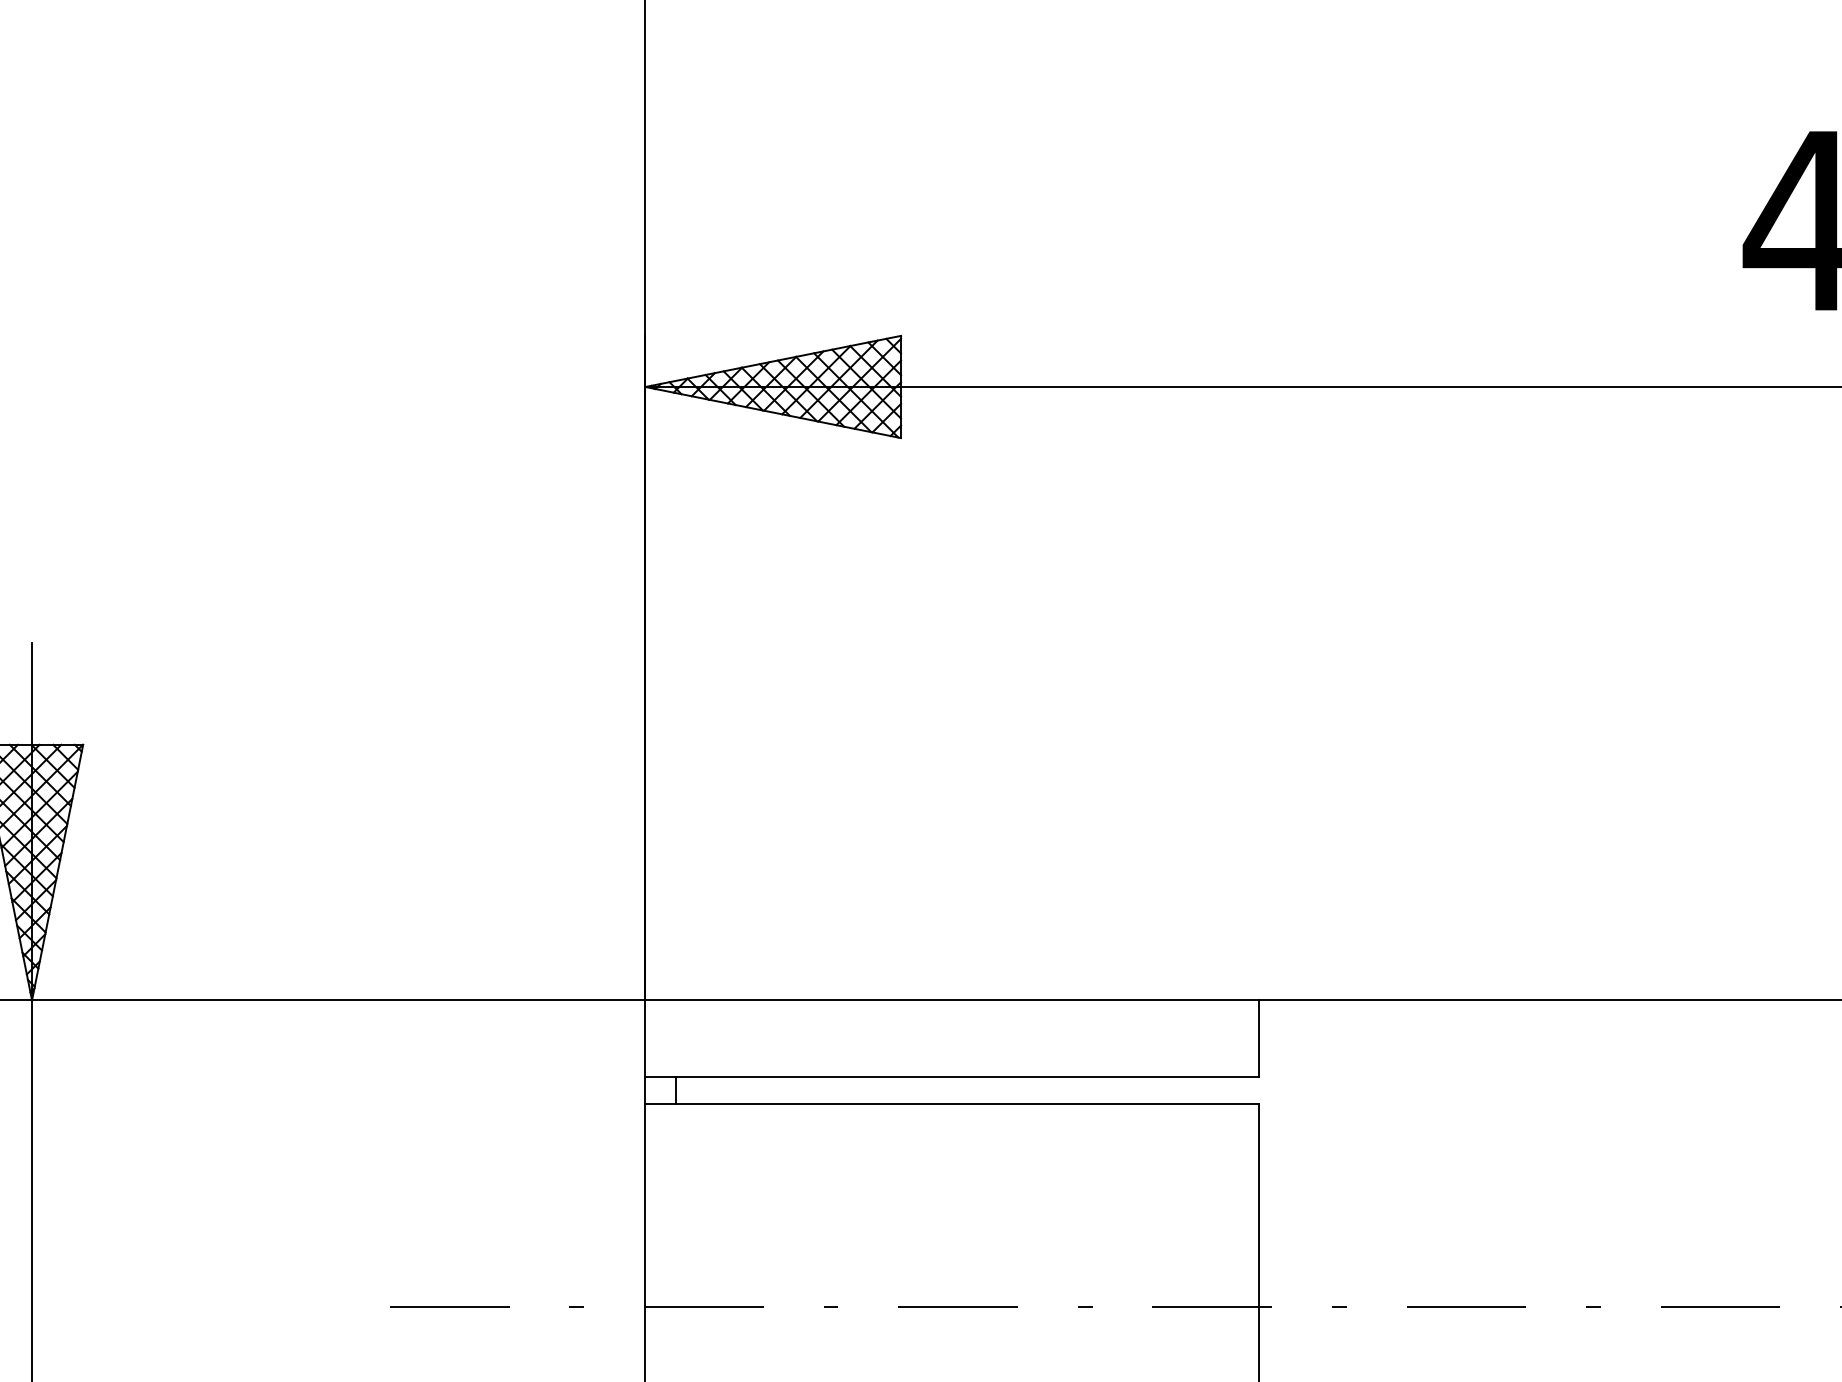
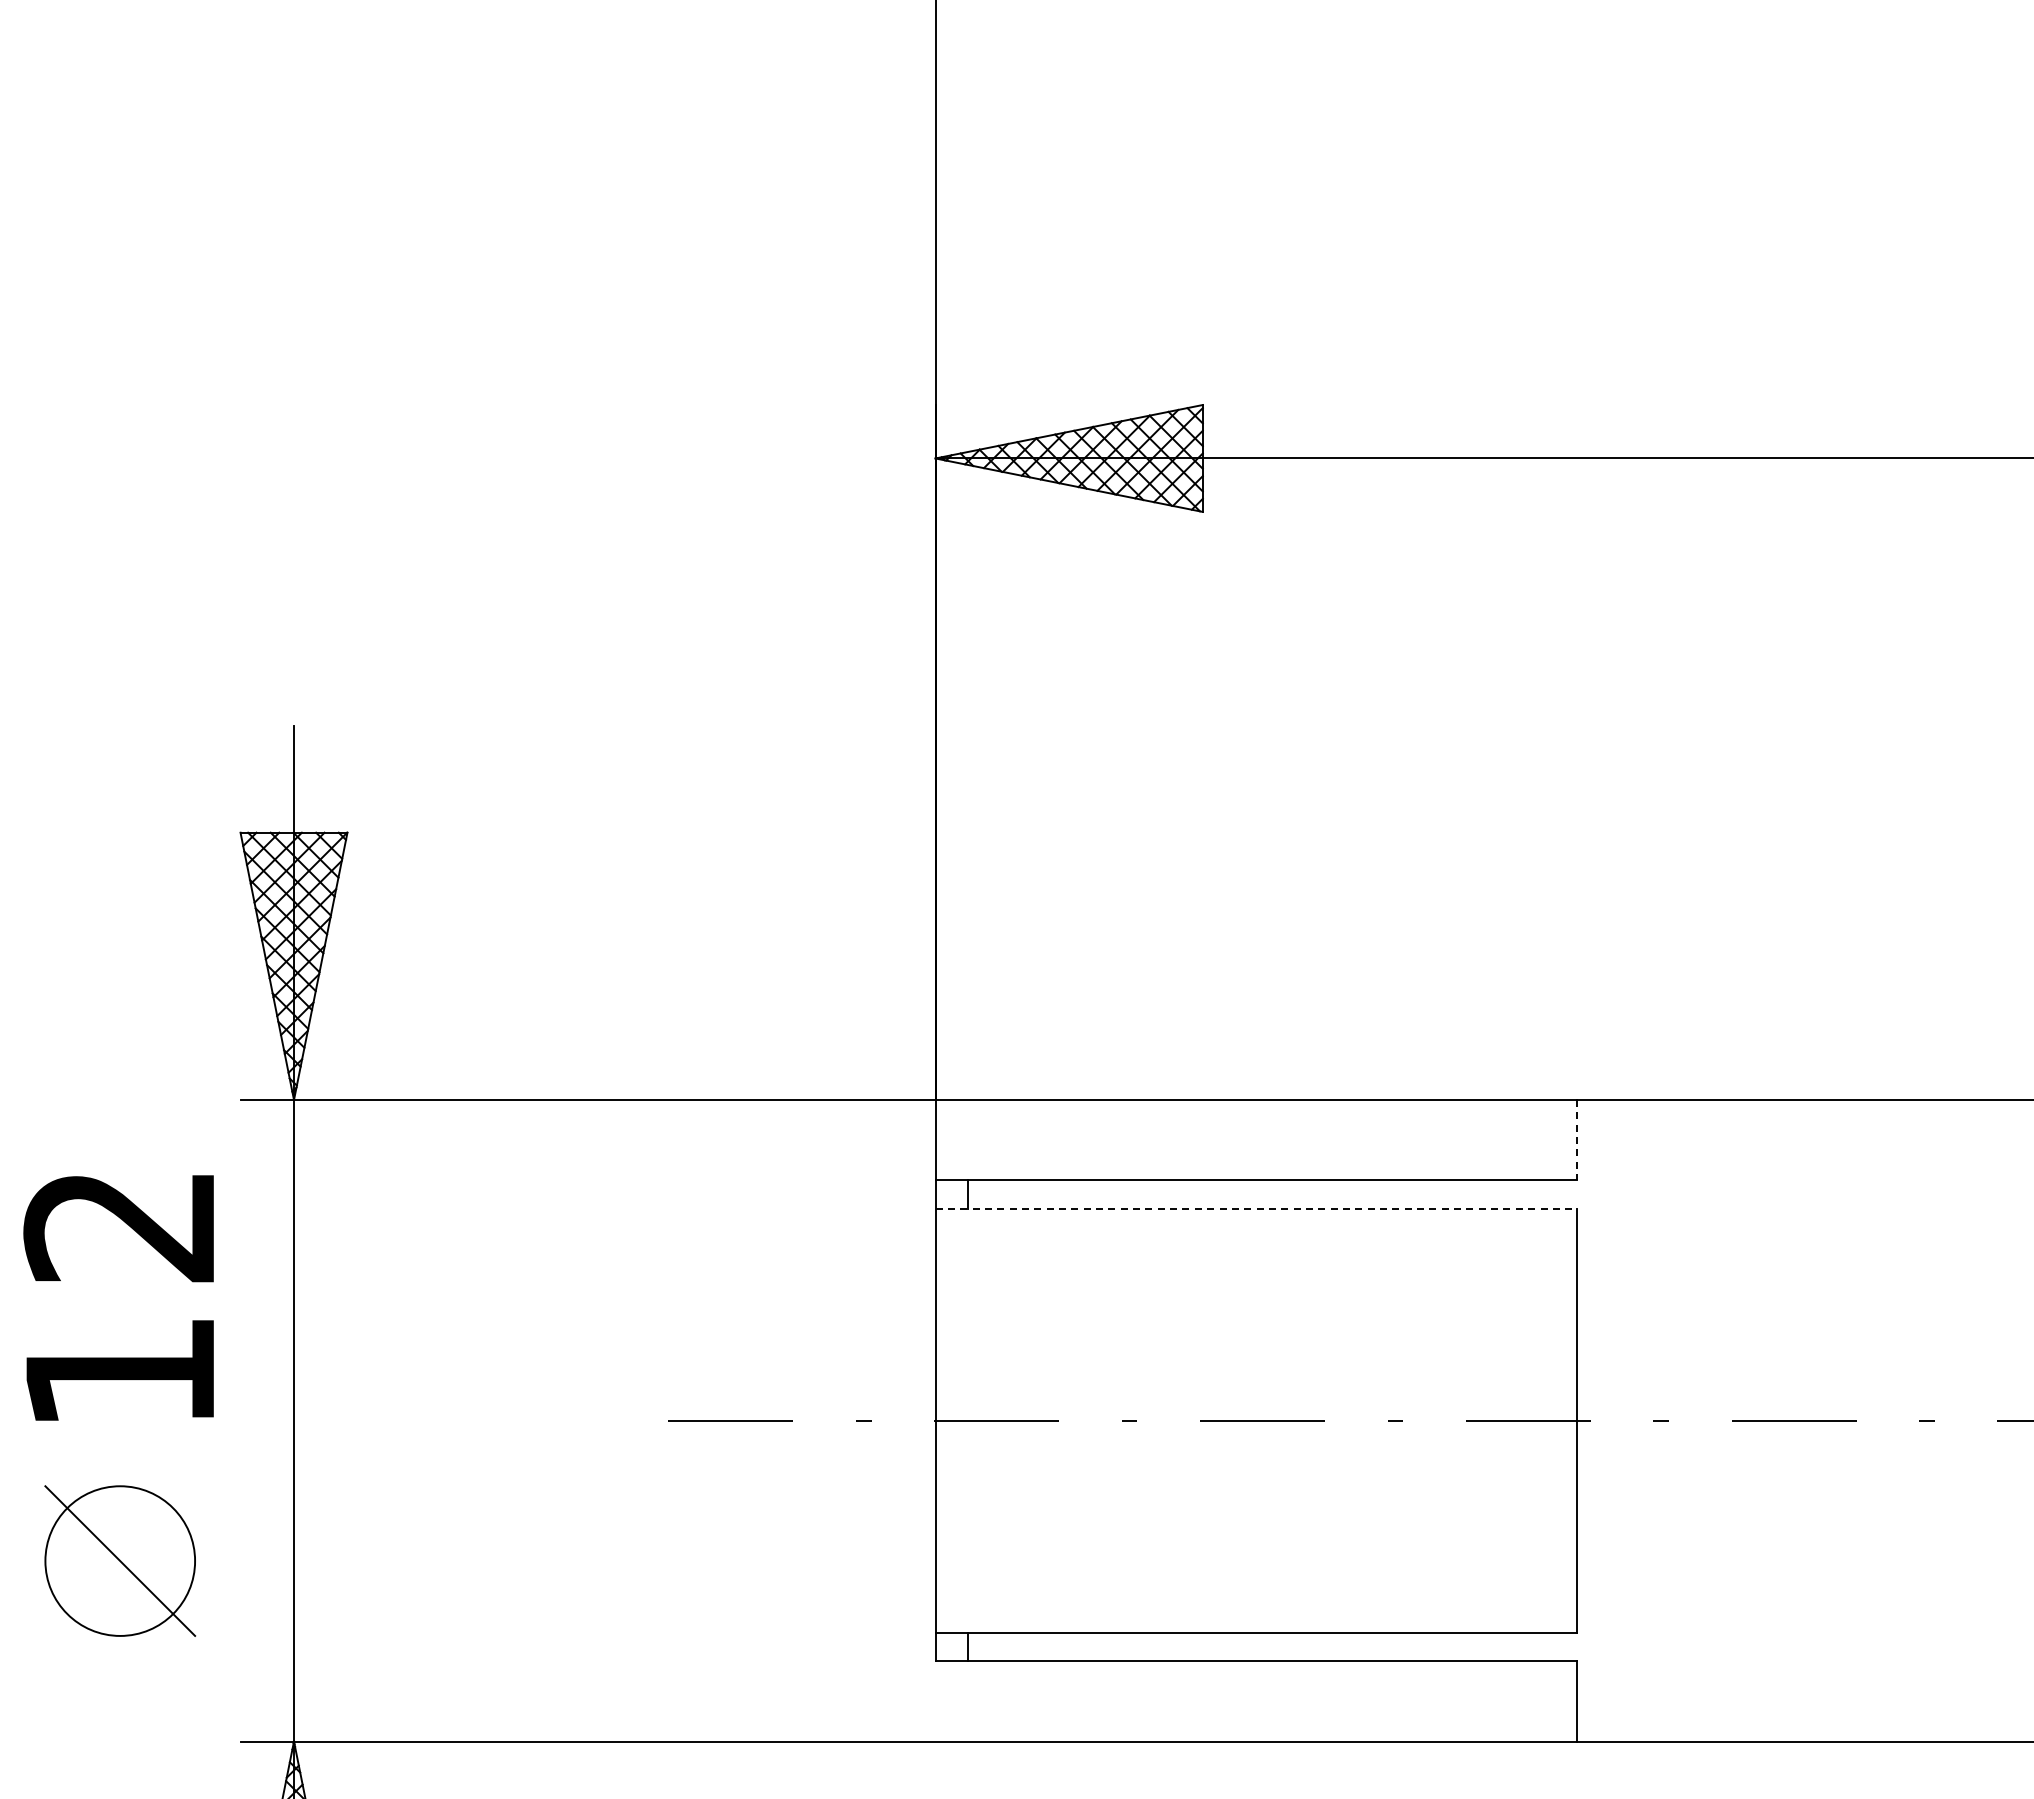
line: (1259, 1039) -> (1577, 1140), solid -> dashed
line: (952, 1104) -> (1256, 1208), solid -> dashed

